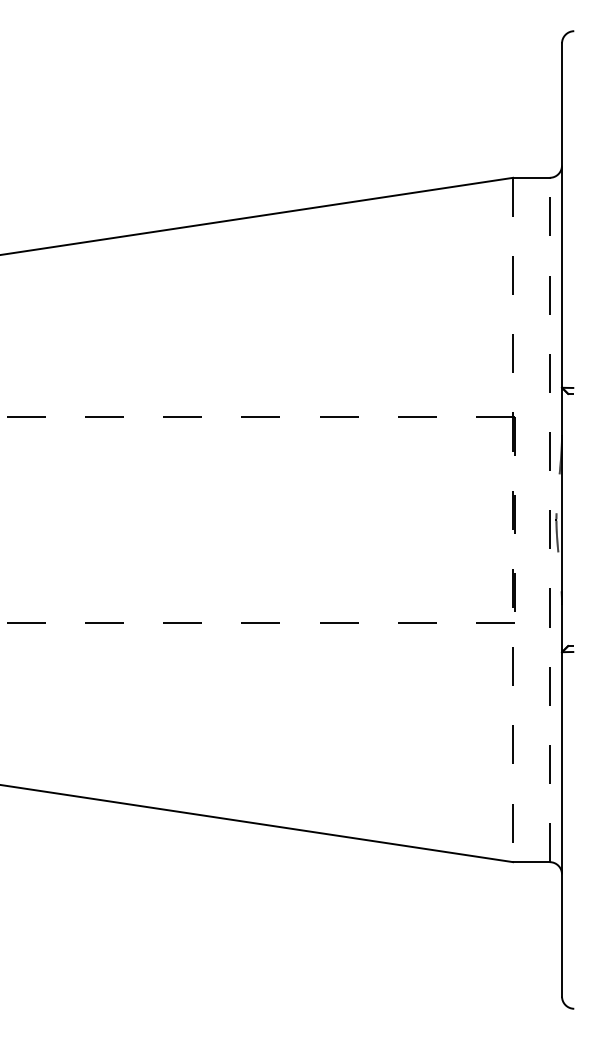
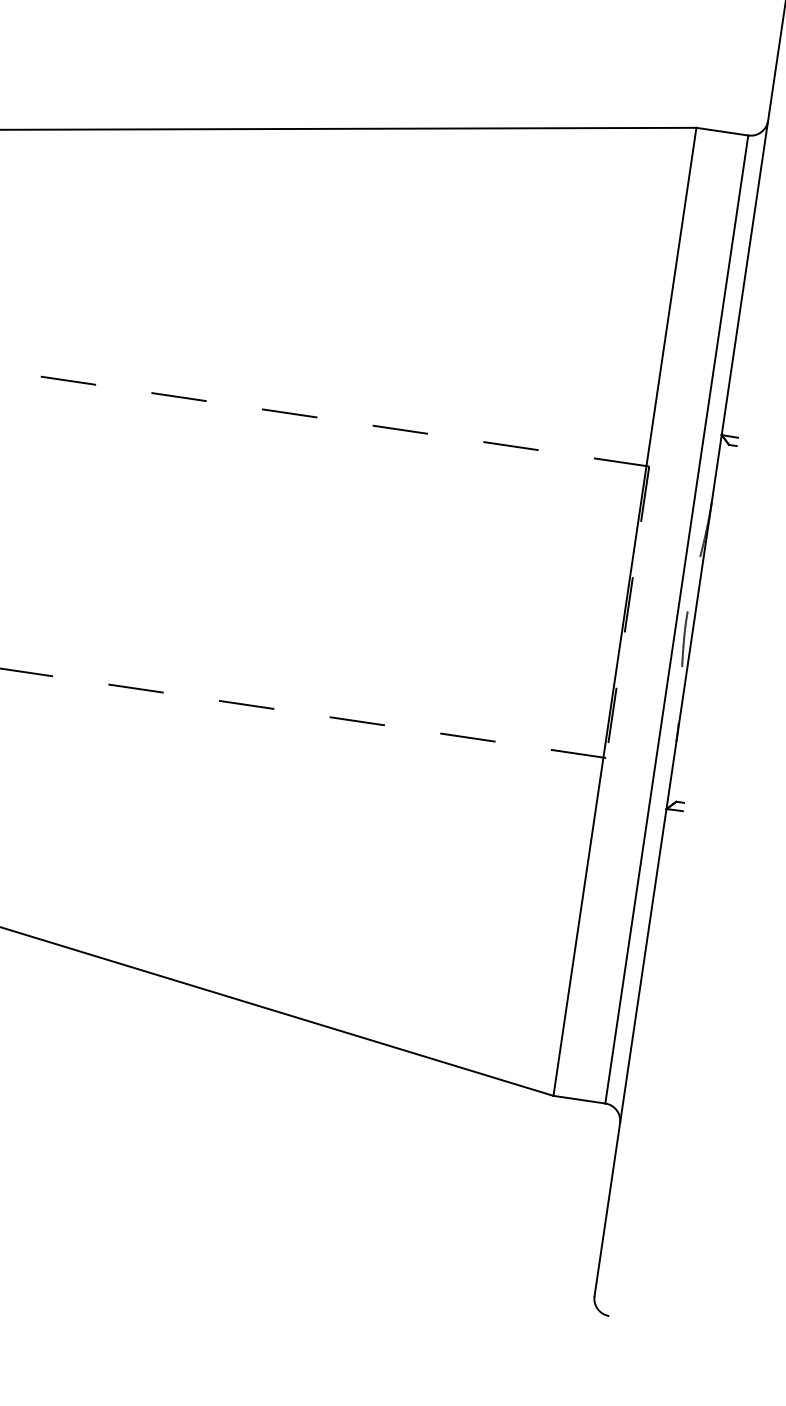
line: (549, 519) -> (676, 618), dashed -> solid
line: (513, 520) -> (625, 612), dashed -> solid

